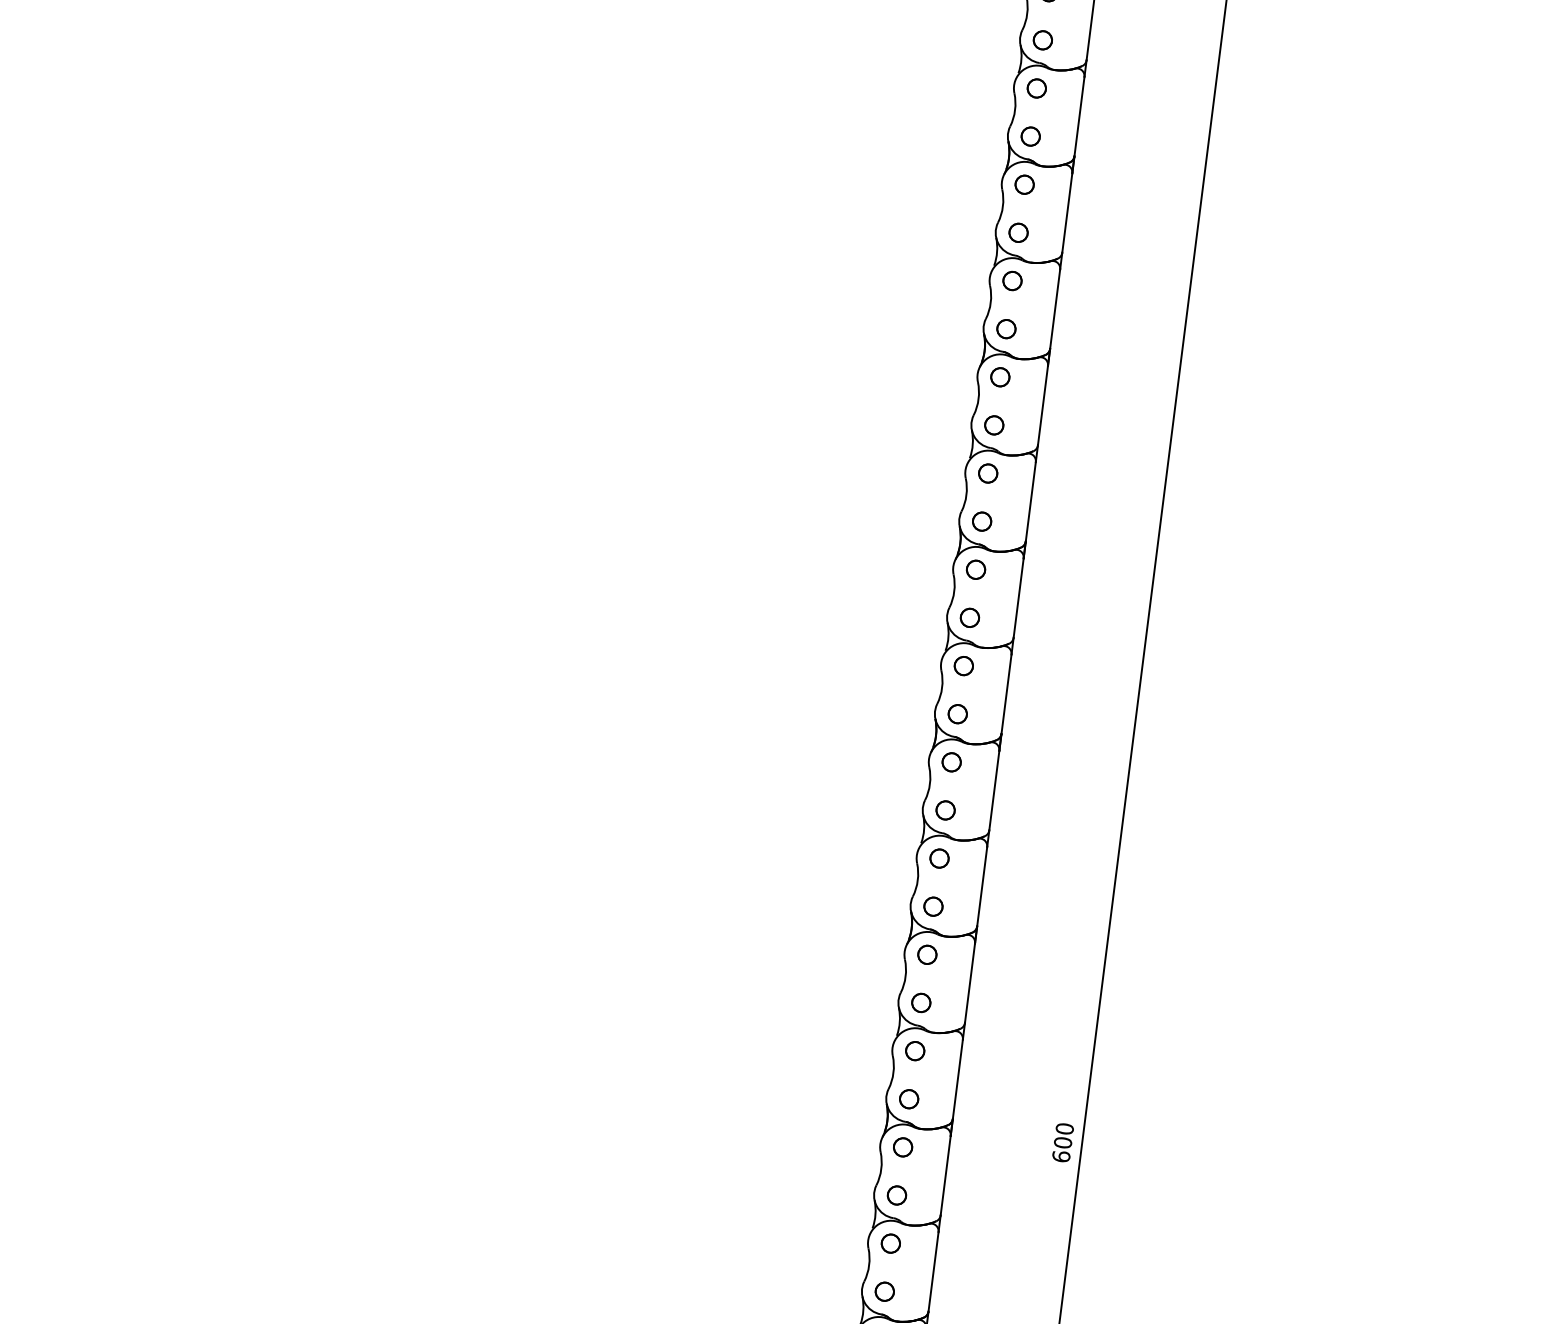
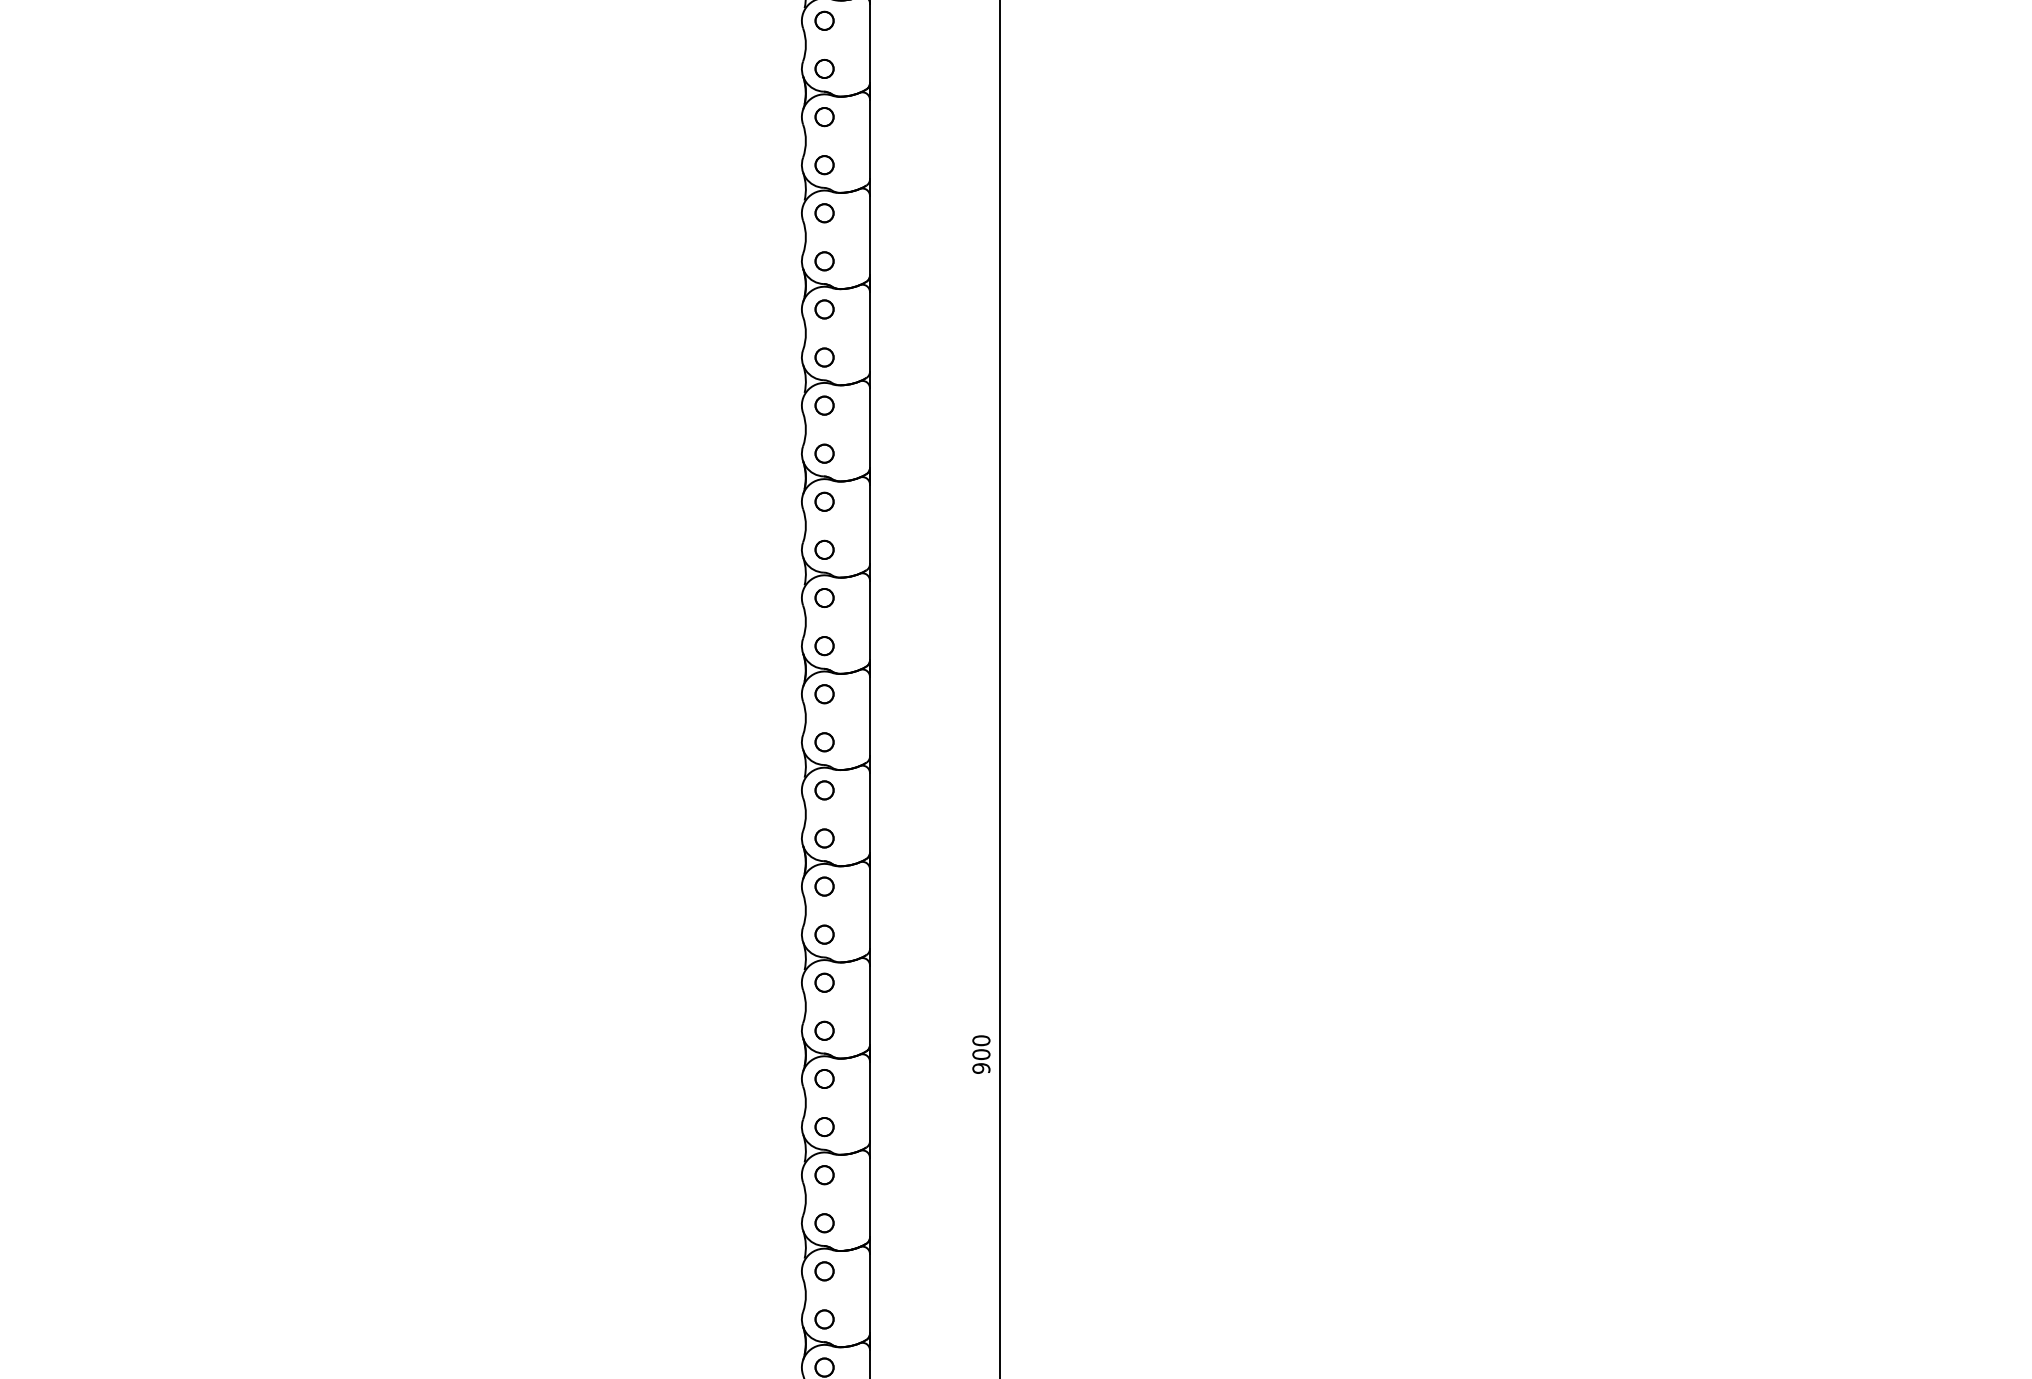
text: (1061, 1156) -> (981, 1068), 600 -> 900

